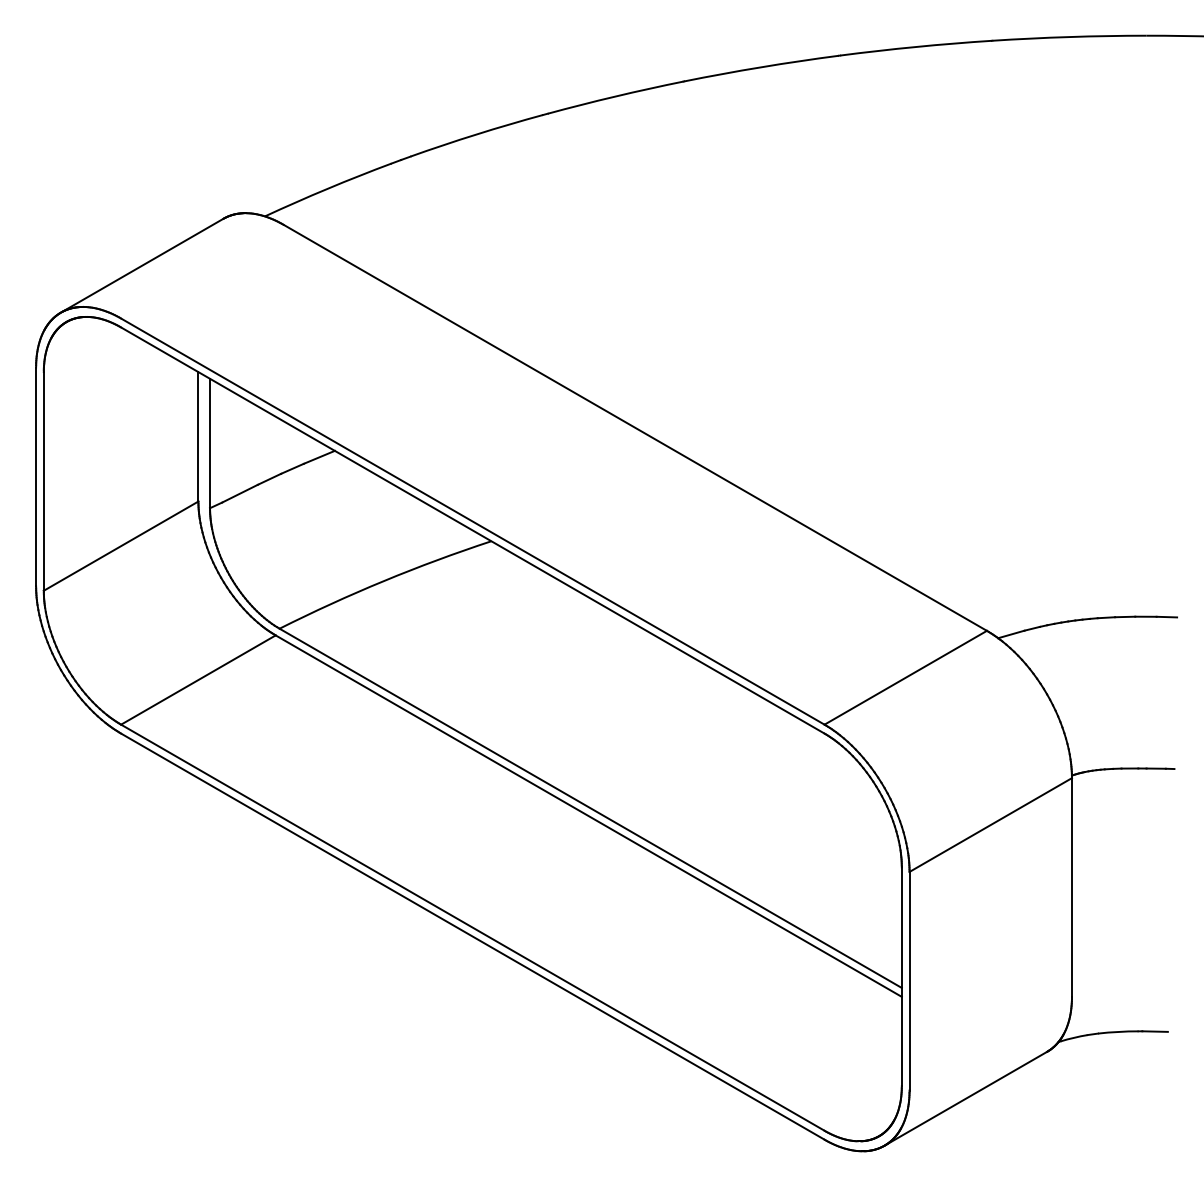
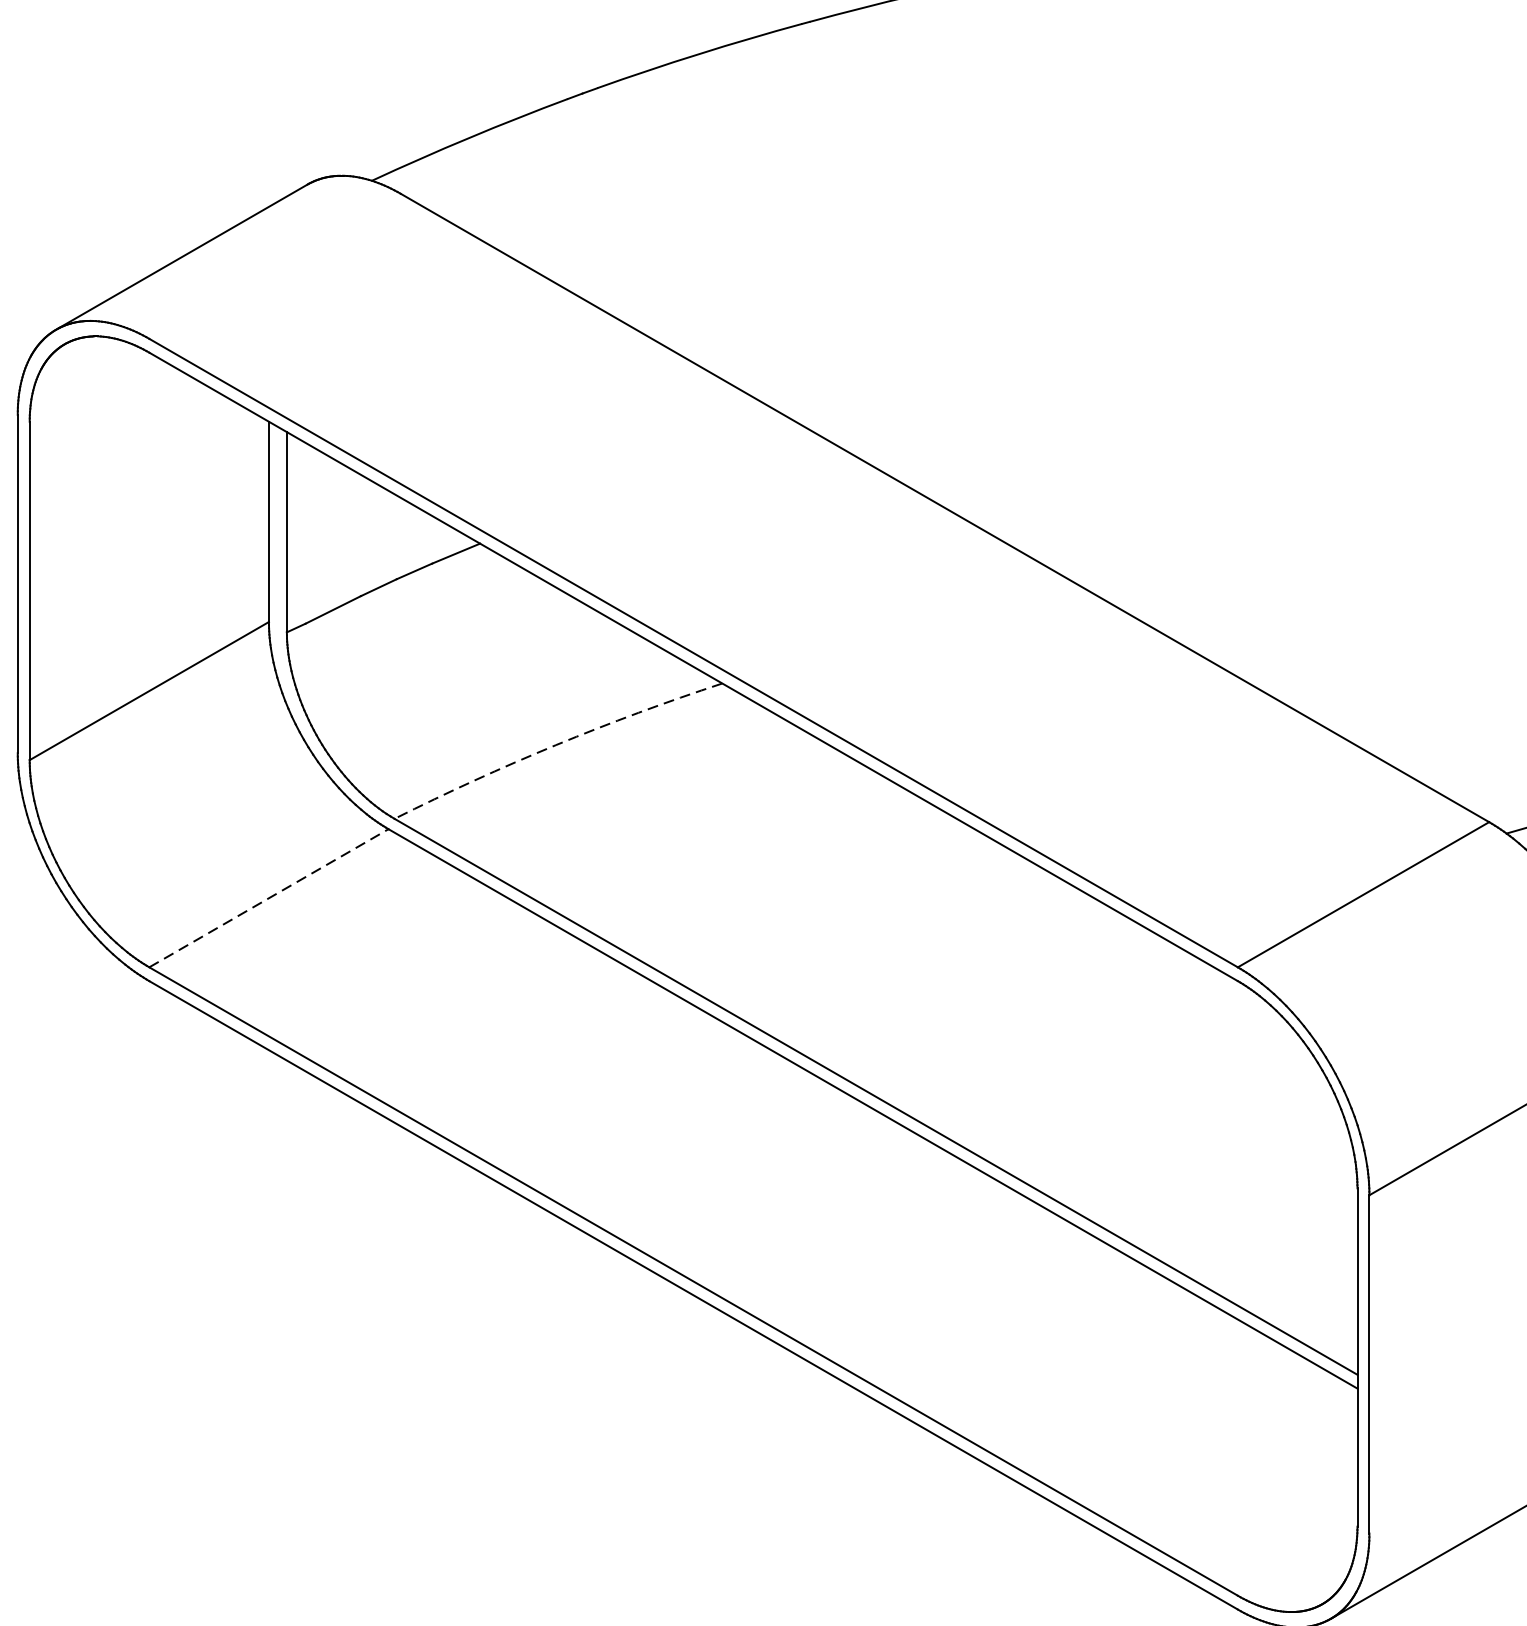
arc: (383, 581) -> (555, 745), solid -> dashed
line: (198, 679) -> (269, 897), solid -> dashed

